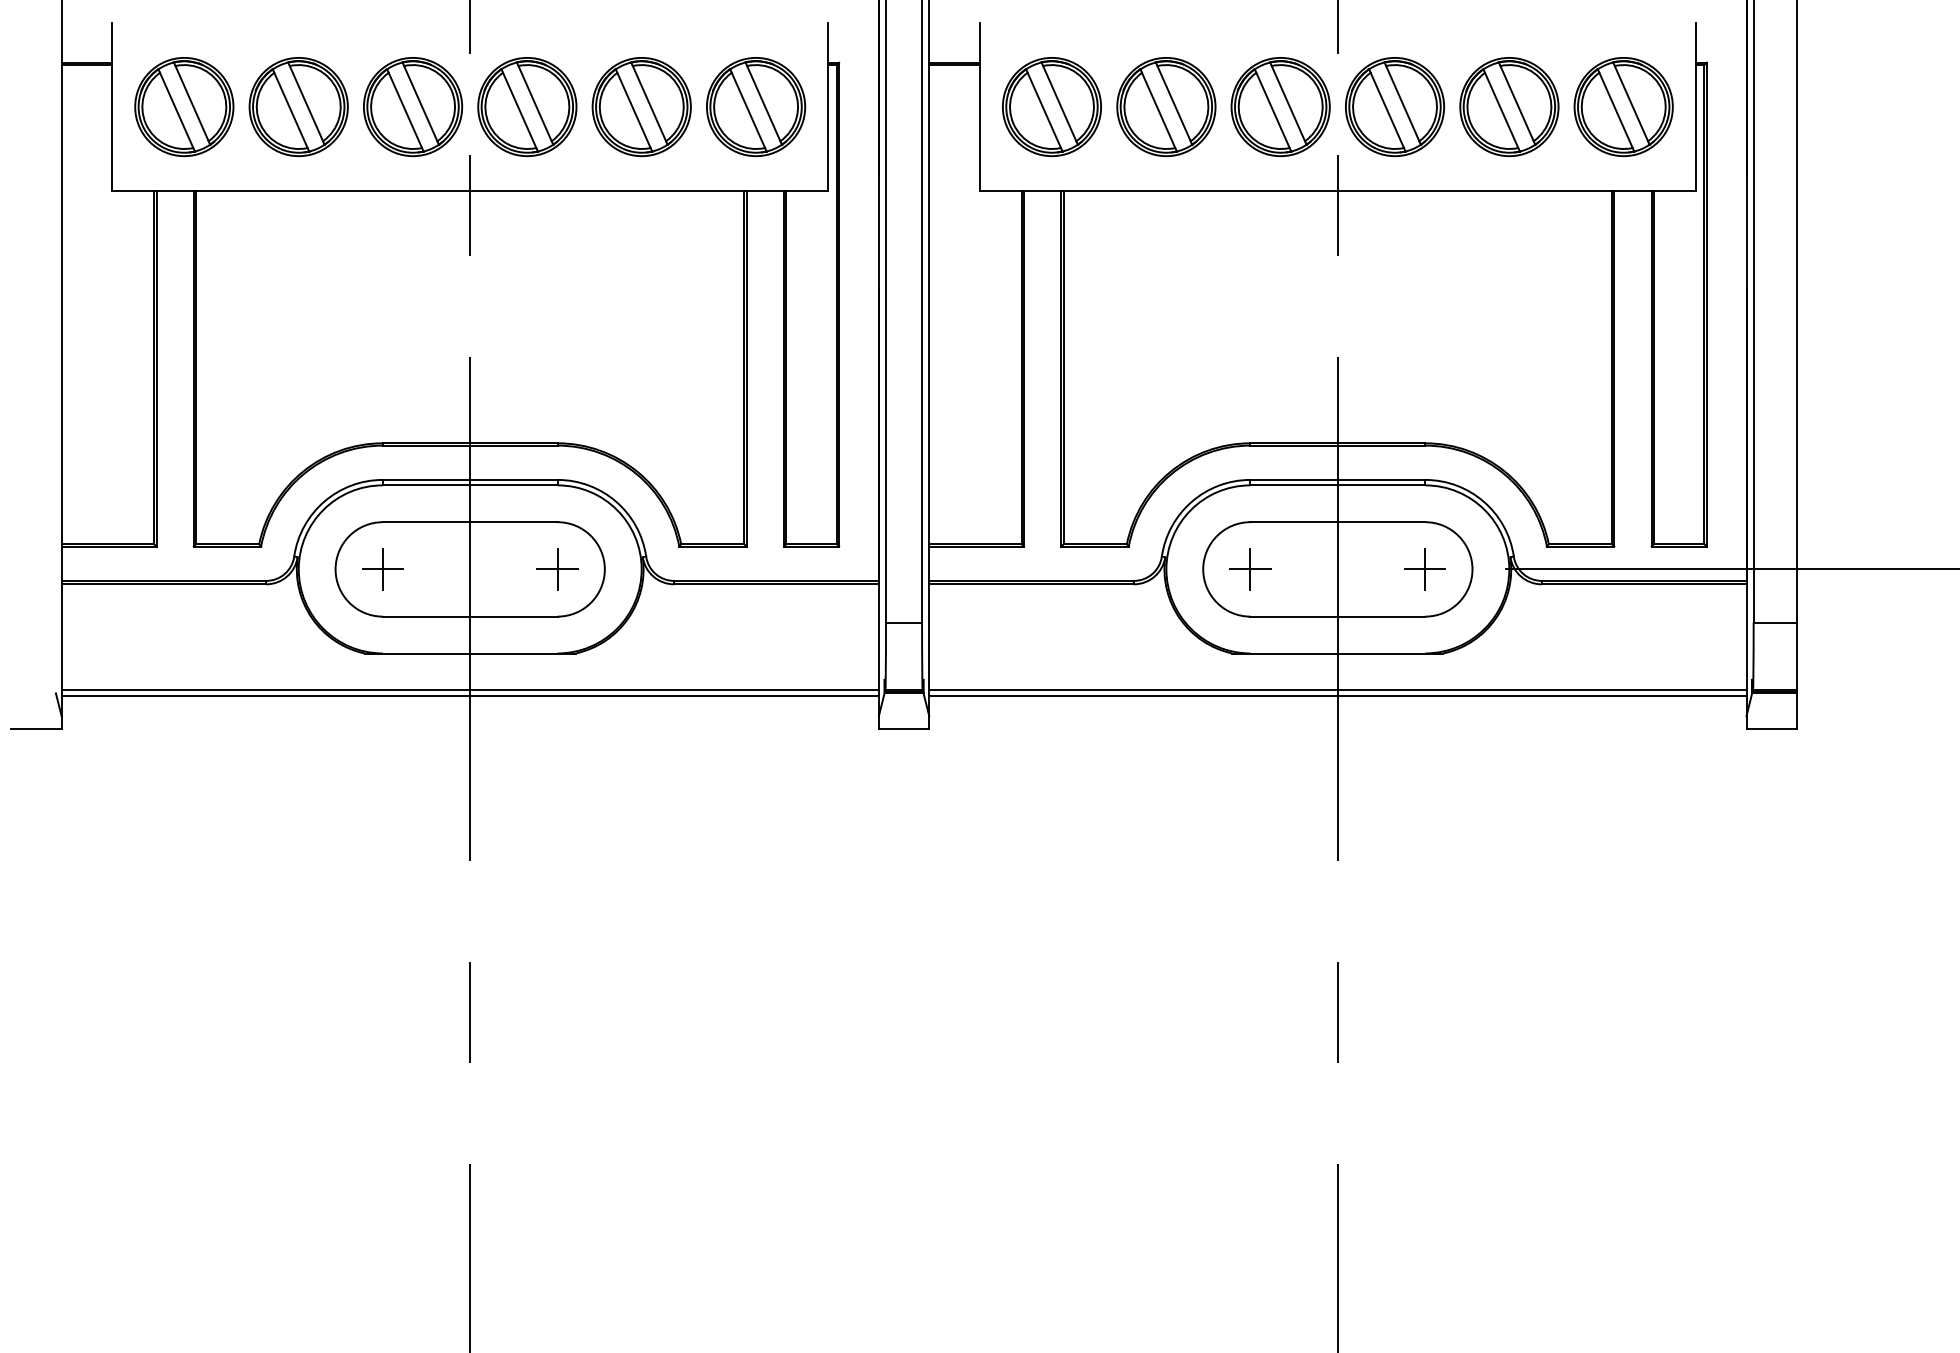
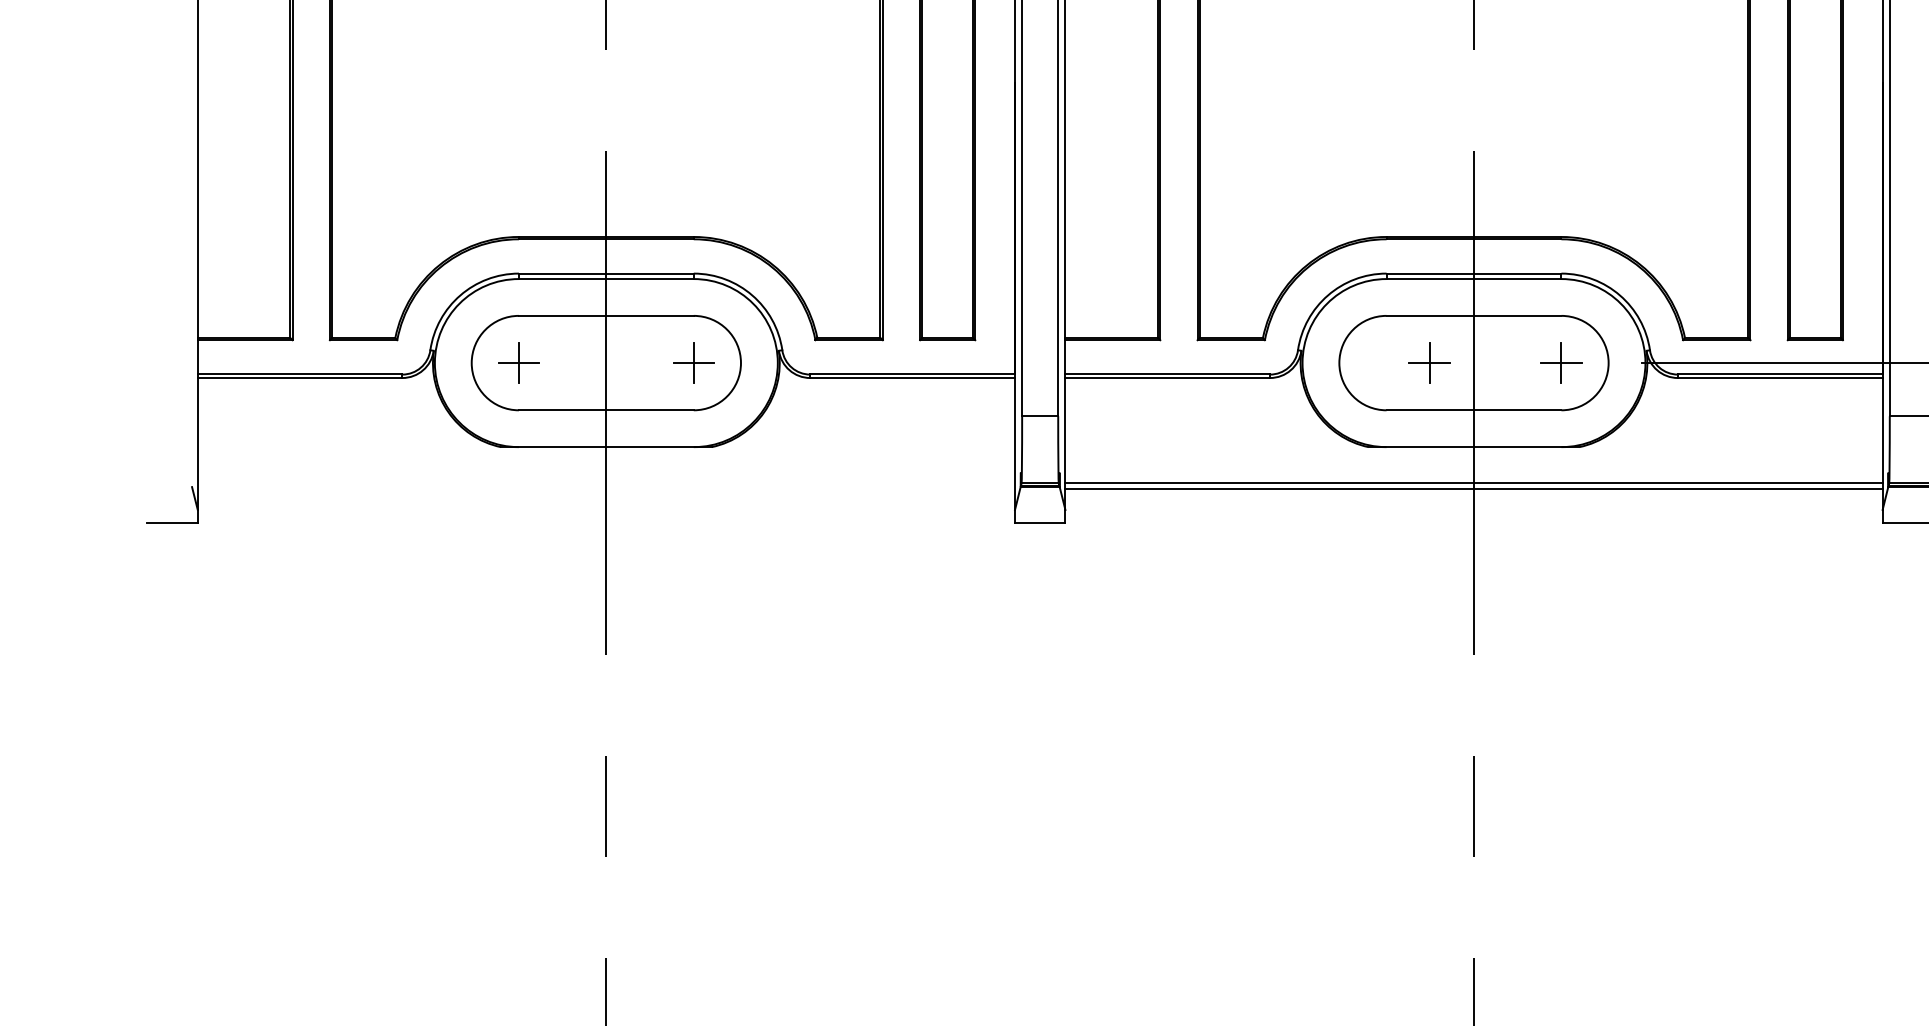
part: (1250, 569) -> (1429, 363), moved
line: (469, 689) -> (605, 483), removed
line: (469, 695) -> (605, 489), removed

